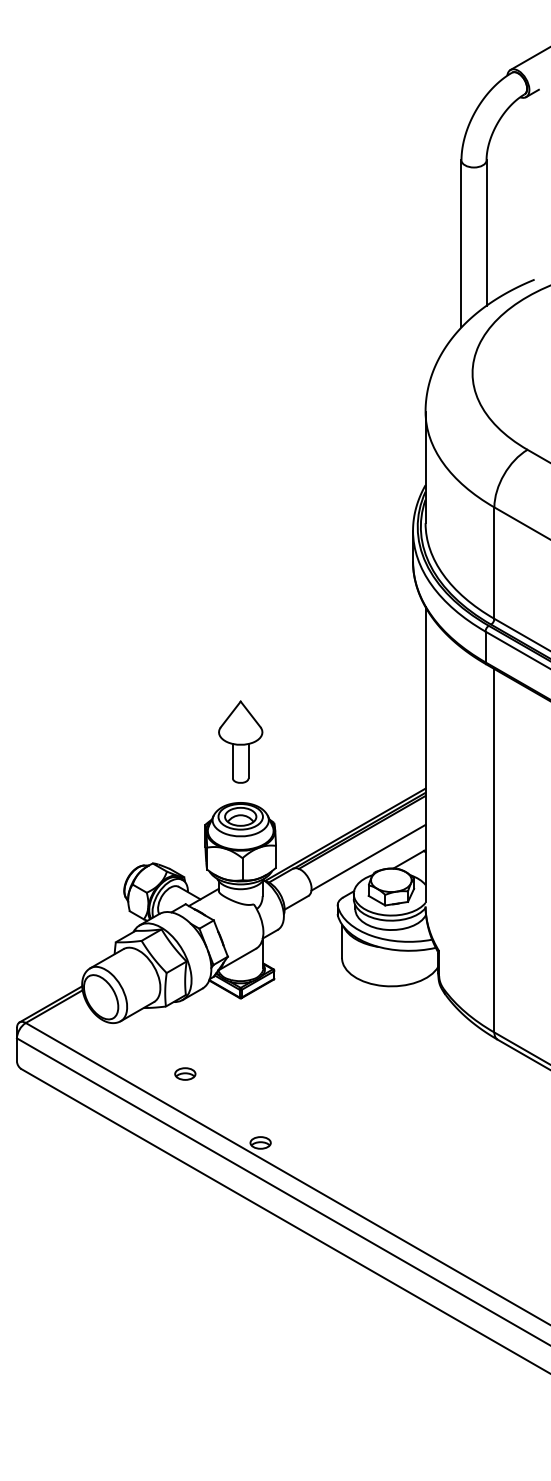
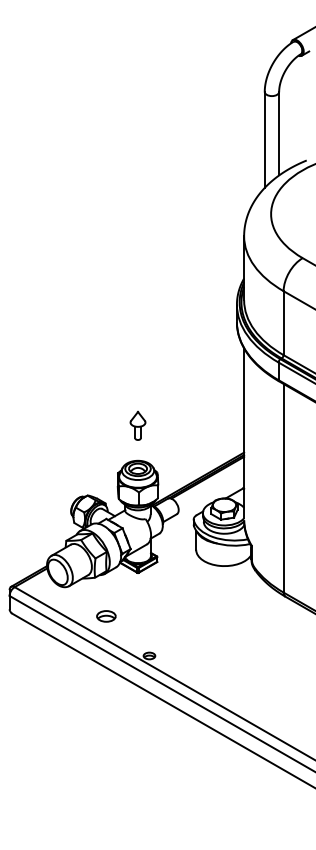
part: (239, 741) -> (137, 425), size x0.6
line: (368, 858) -> (211, 492), removed
part: (184, 1074) -> (105, 616), size x1.6

